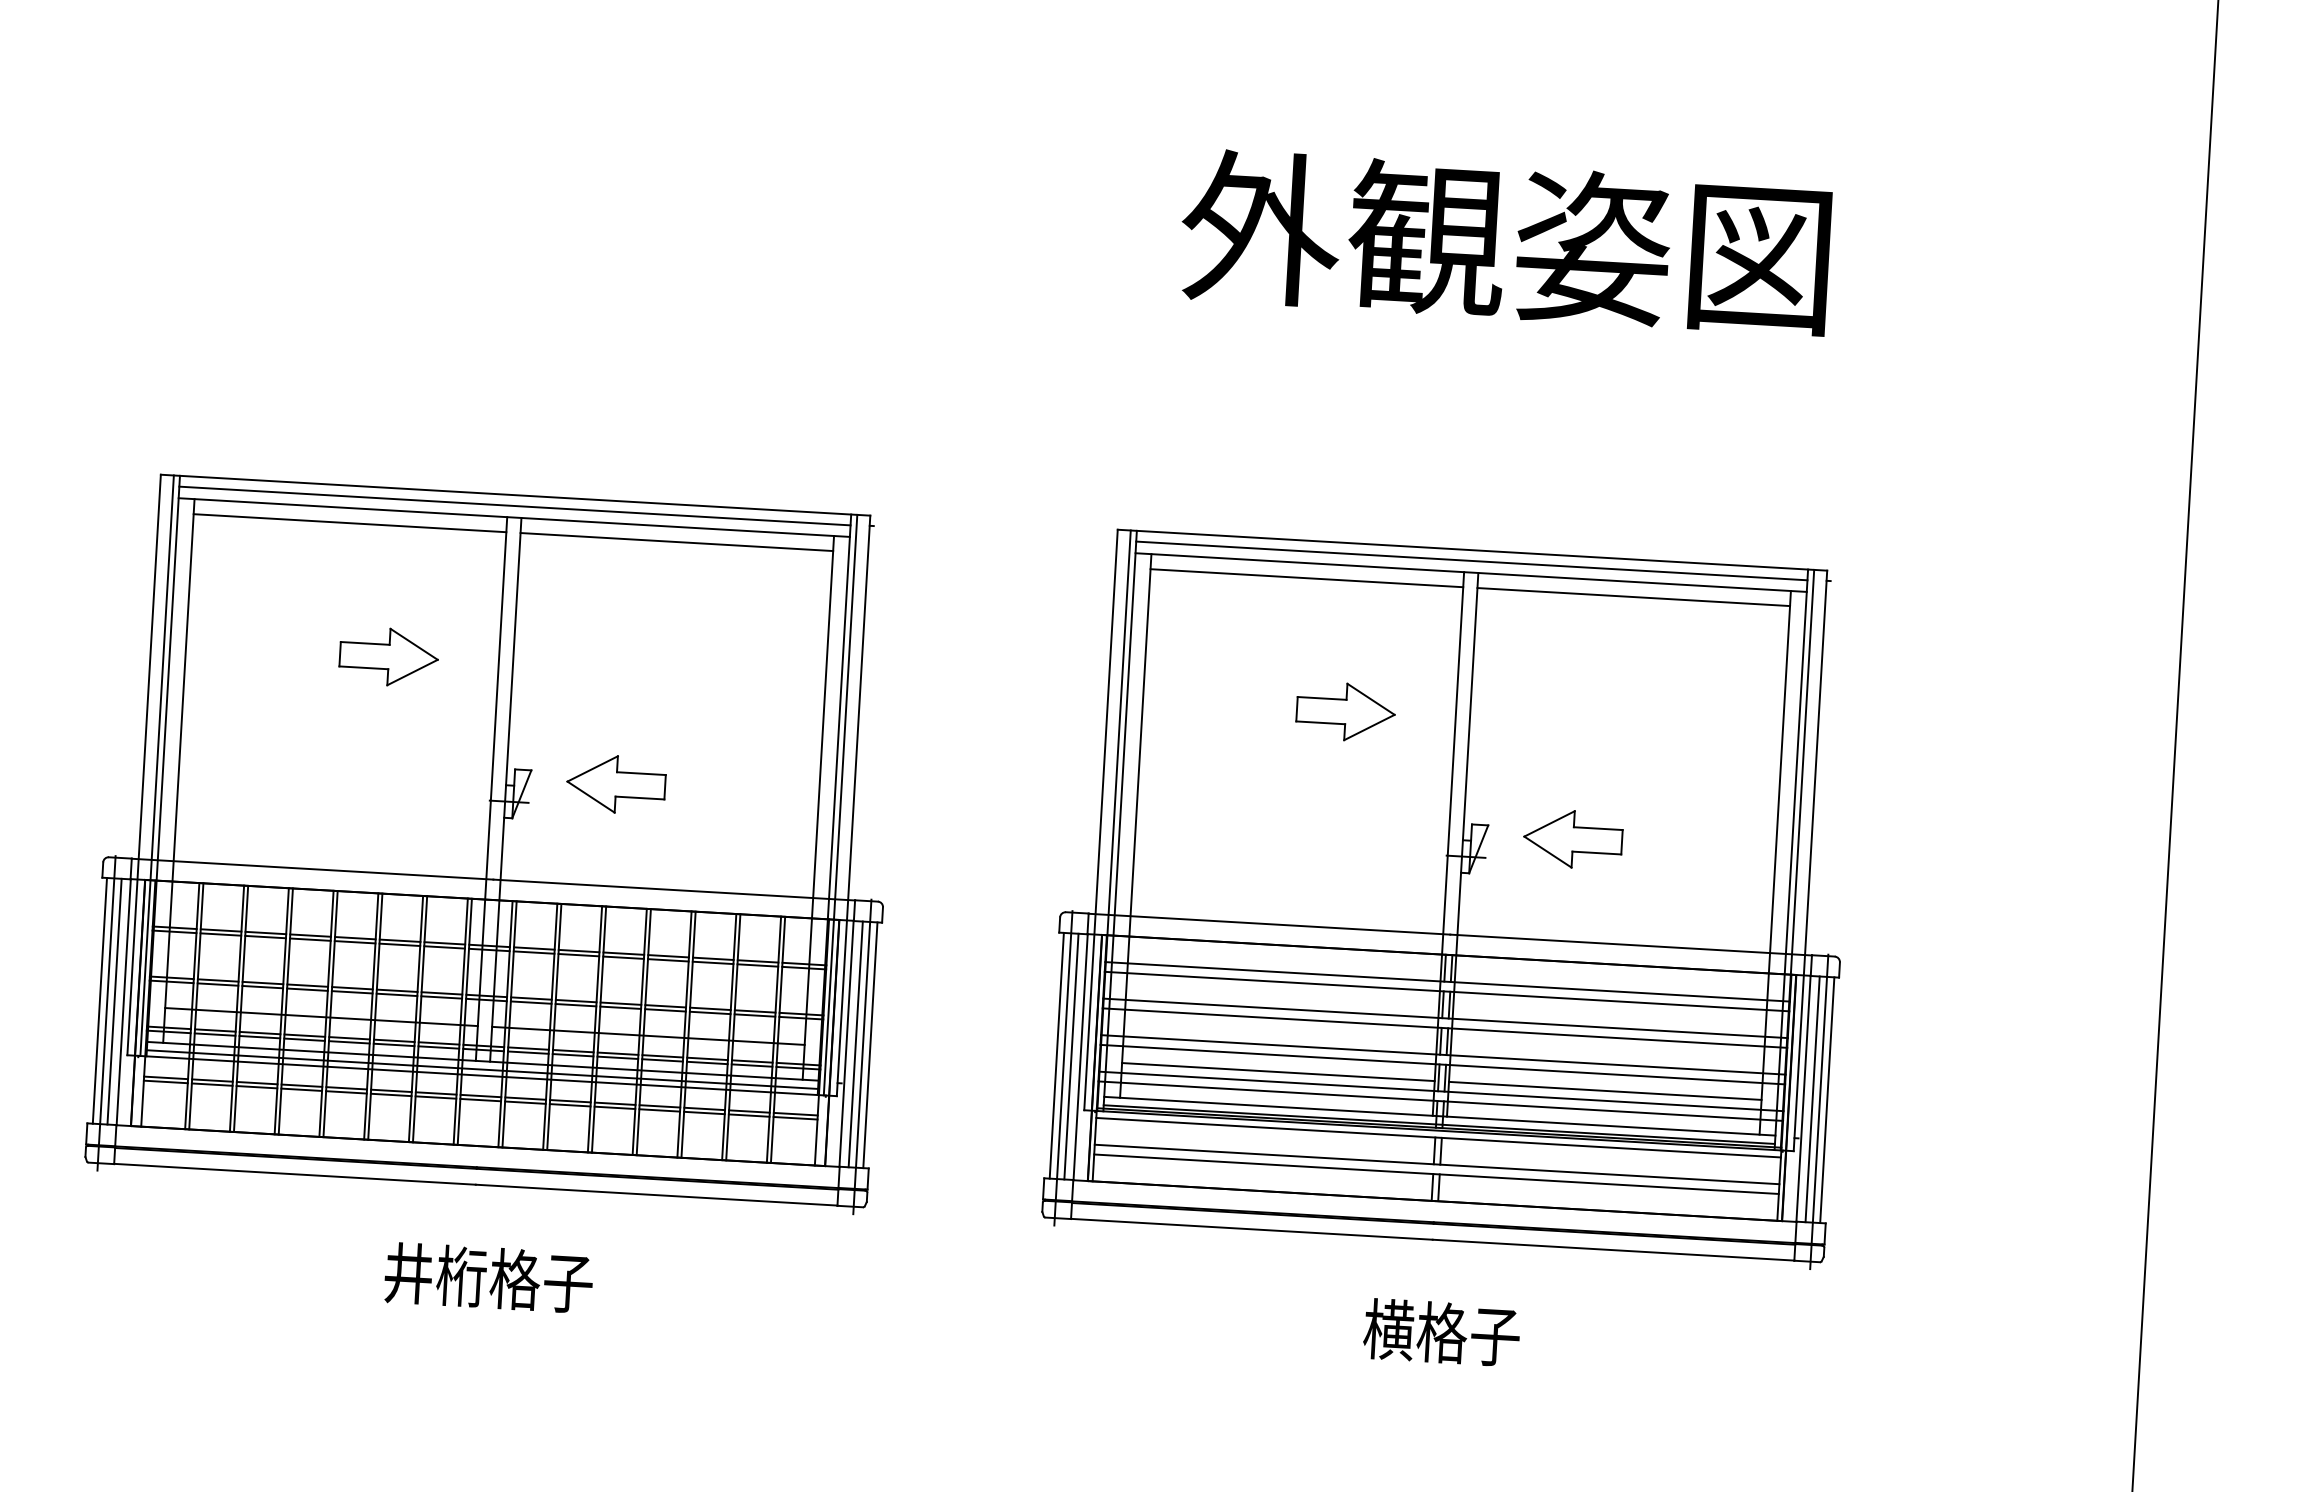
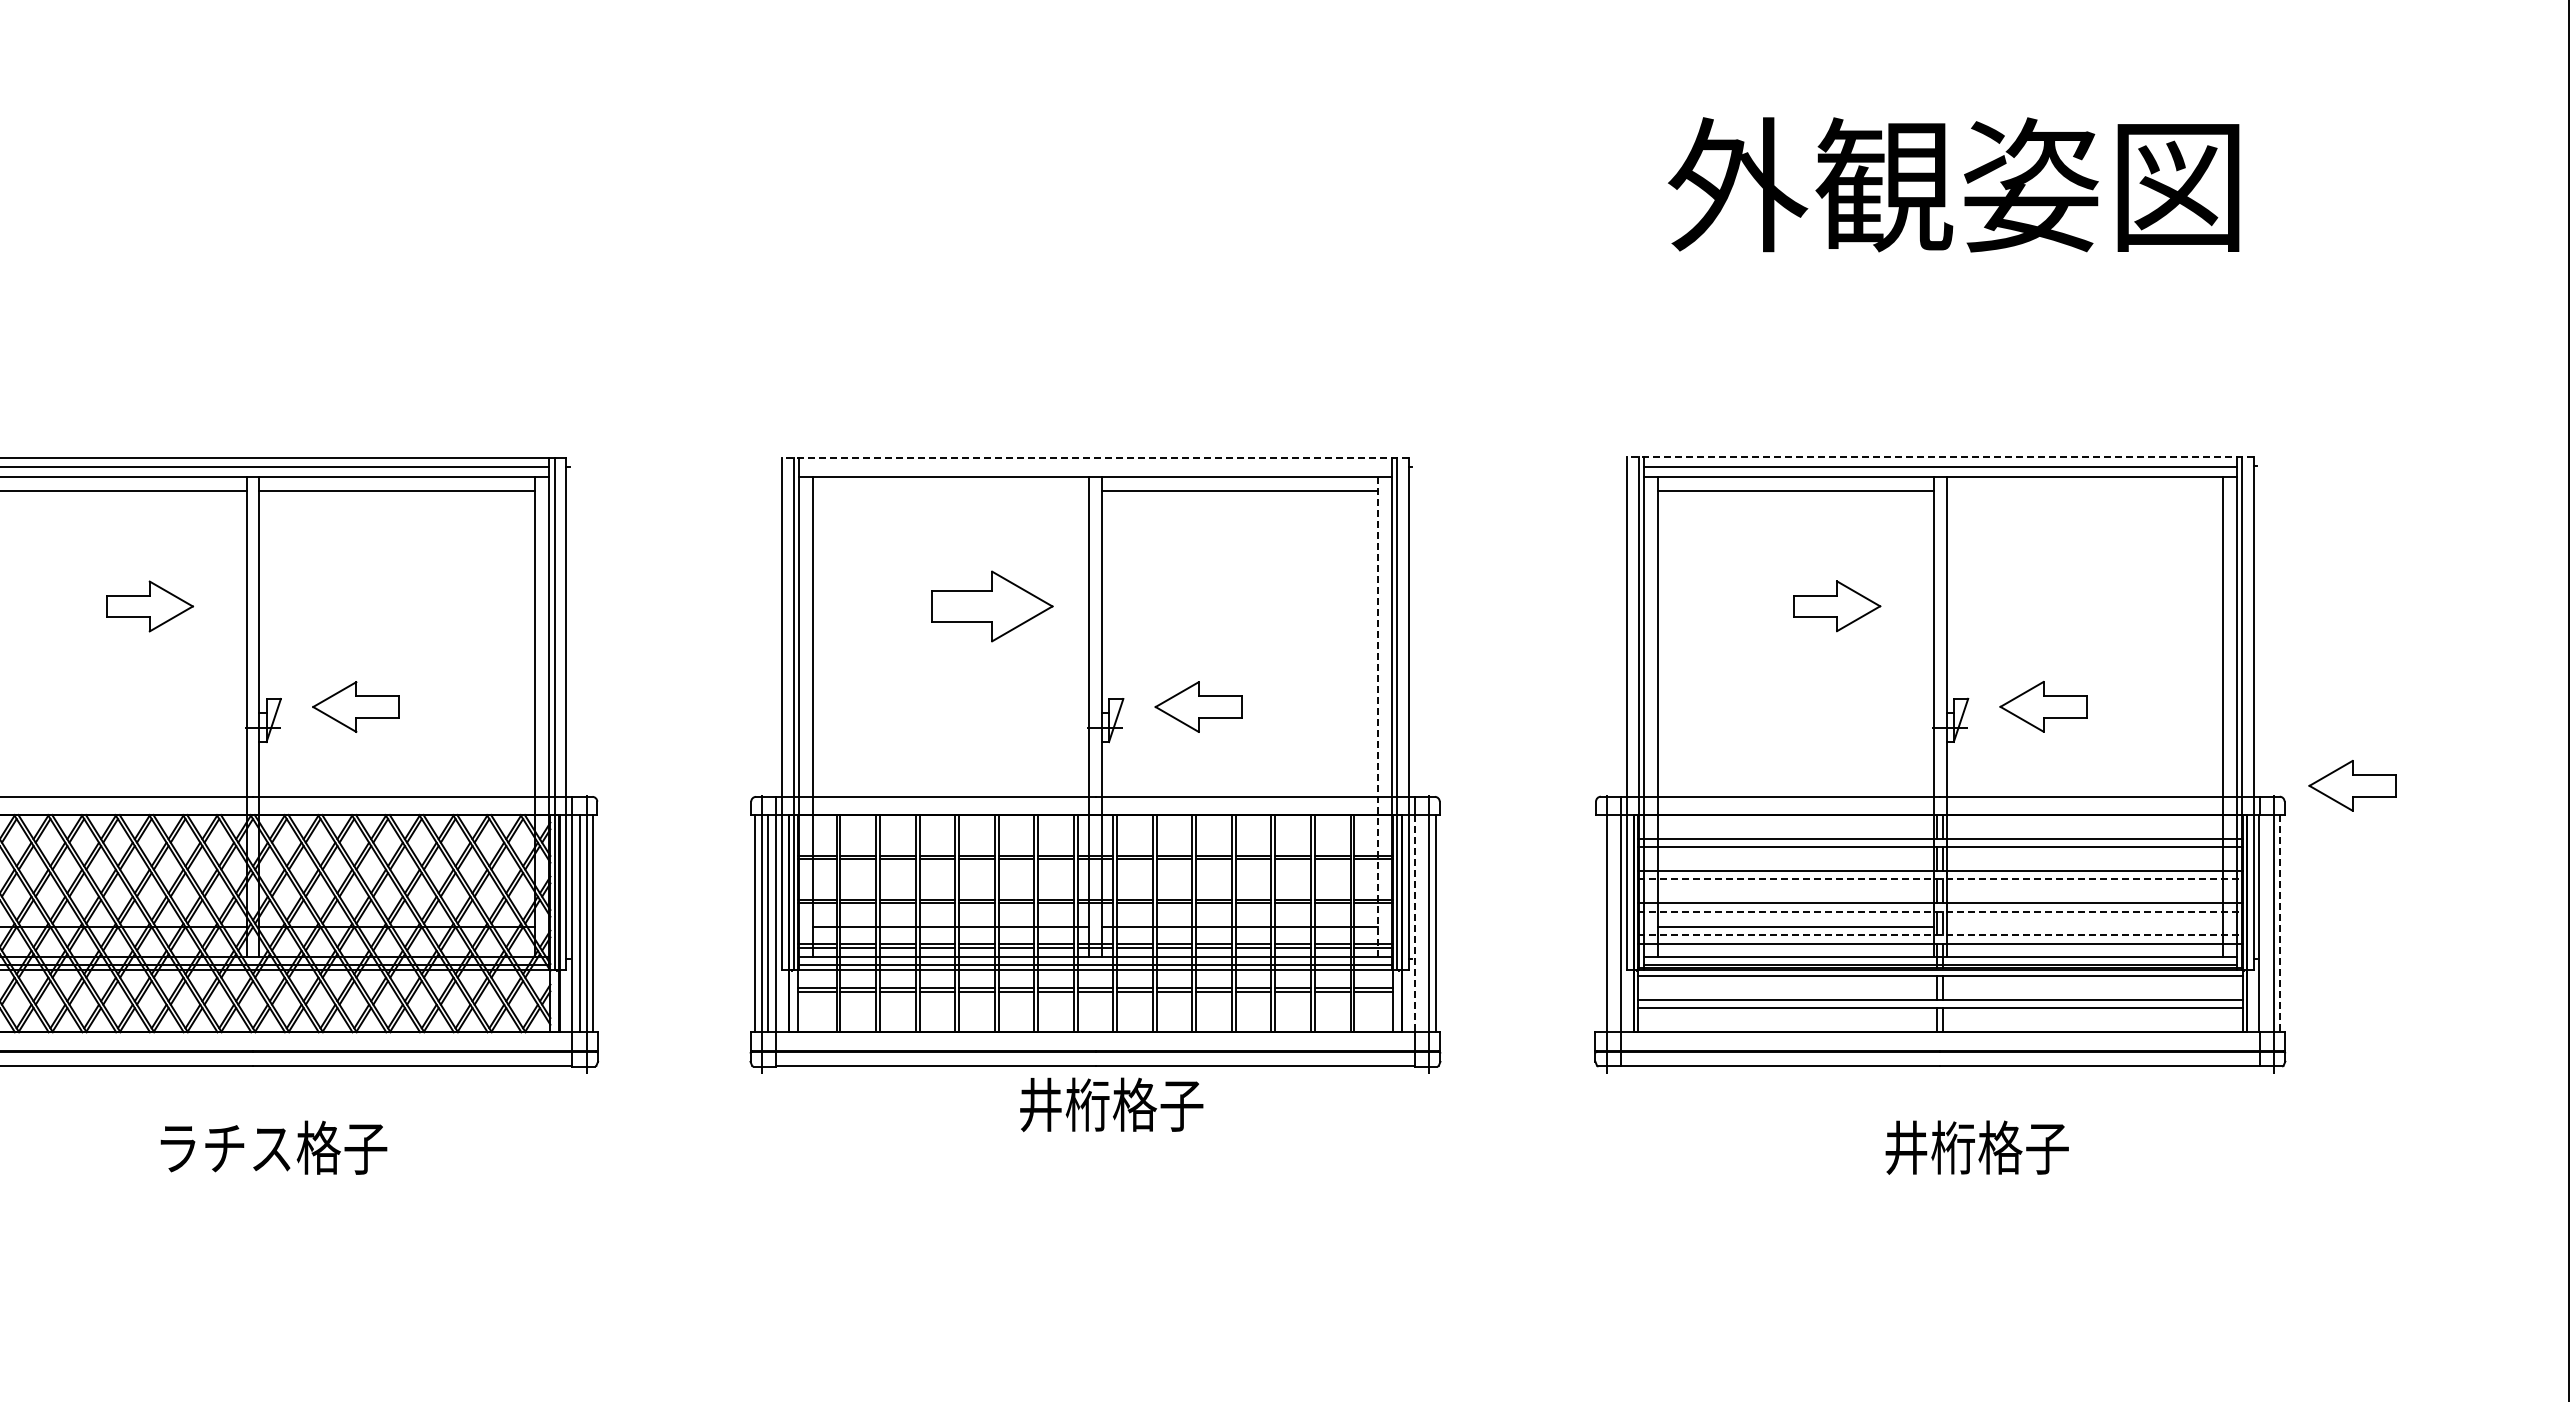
line: (514, 494) -> (1094, 457), solid -> dashed
line: (514, 506) -> (1095, 467), removed
line: (350, 523) -> (951, 490), removed
line: (1471, 550) -> (1939, 457), solid -> dashed
line: (1633, 597) -> (2084, 490), removed
part: (389, 657) -> (992, 606), size x1.4
line: (818, 806) -> (1377, 716), solid -> dashed
part: (1917, 948) -> (2352, 785), added
line: (1445, 1028) -> (1940, 879), solid -> dashed
line: (846, 1043) -> (1414, 923), solid -> dashed
line: (855, 1044) -> (1422, 923), removed
line: (1057, 1054) -> (1600, 922), removed
line: (1071, 1055) -> (1613, 922), removed
line: (1443, 1064) -> (1940, 911), solid -> dashed
line: (1605, 1090) -> (2084, 926), removed
line: (1441, 1091) -> (1940, 935), solid -> dashed
line: (1812, 1098) -> (2267, 922), removed
line: (1827, 1100) -> (2280, 923), solid -> dashed
text: (488, 1277) -> (1111, 1104), moved
text: (1468, 1334) -> (1976, 1147), 横格子 -> 井桁格子

